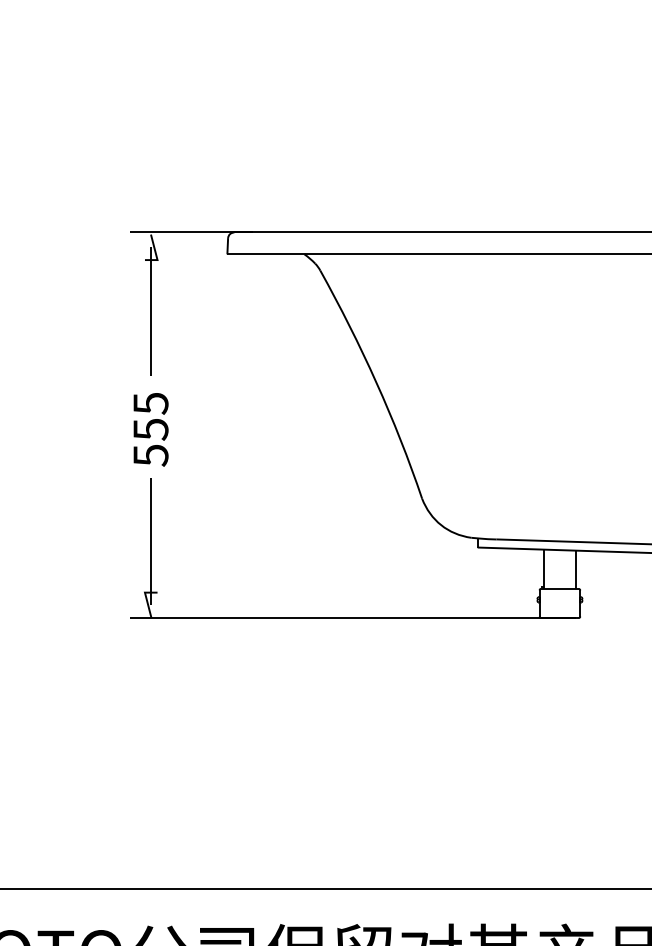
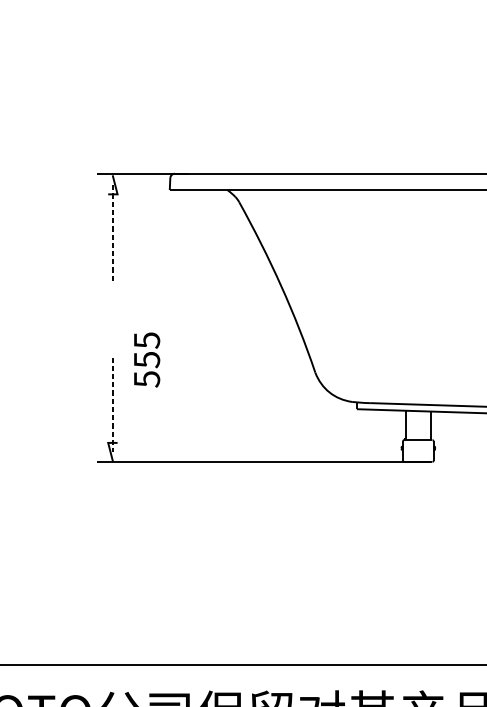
line: (151, 311) -> (113, 232), solid -> dashed
text: (150, 429) -> (146, 359), moved
line: (151, 542) -> (113, 405), solid -> dashed

